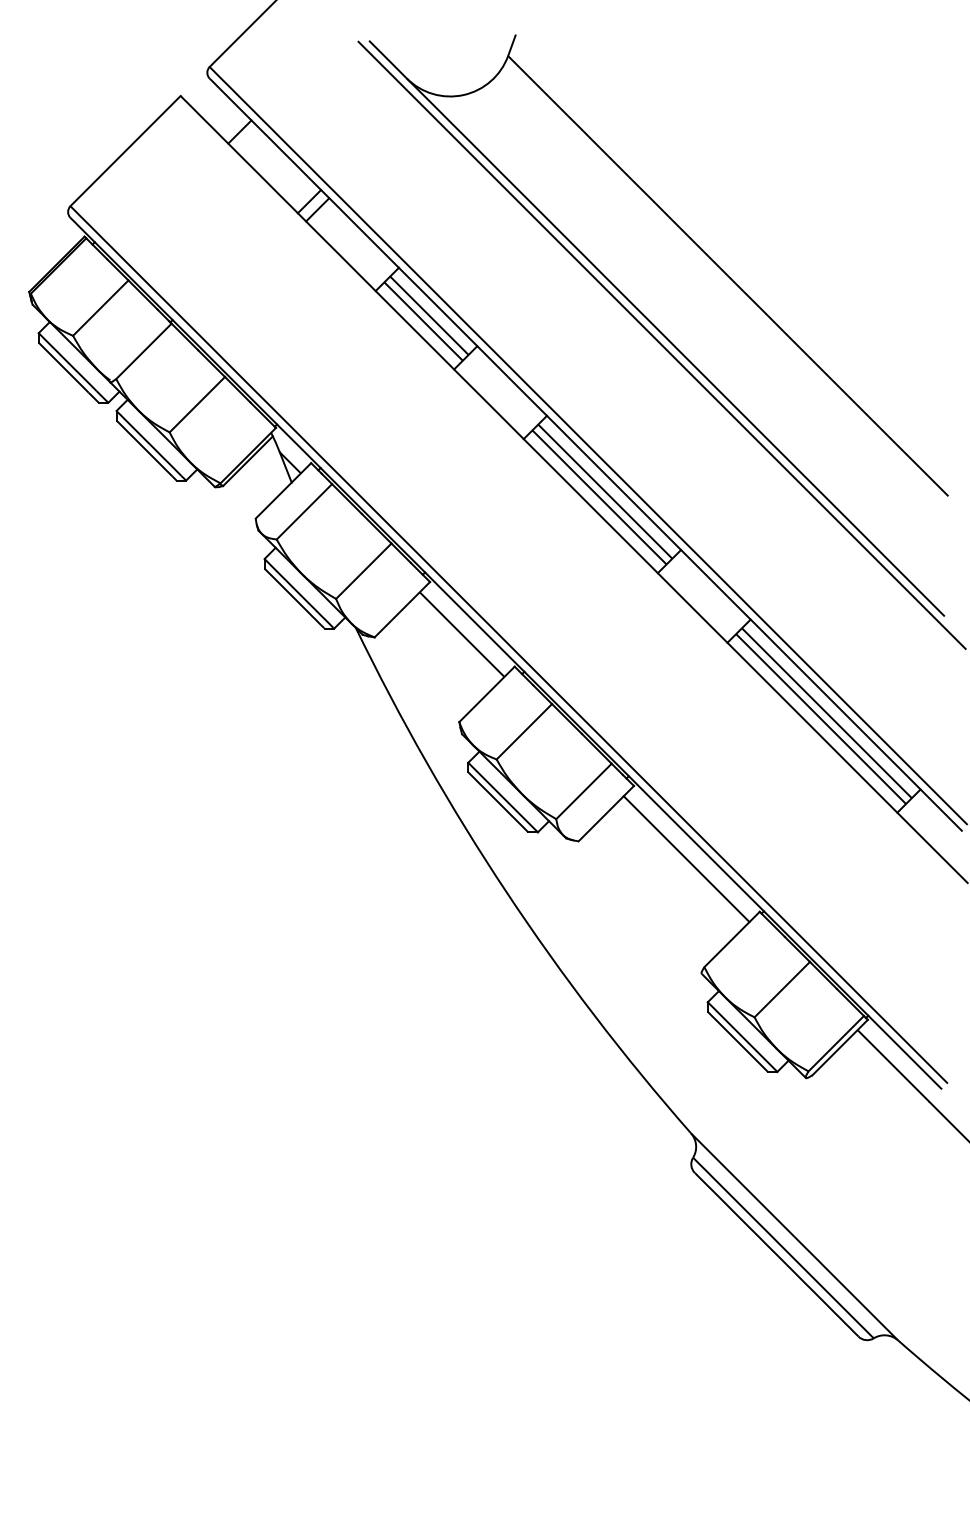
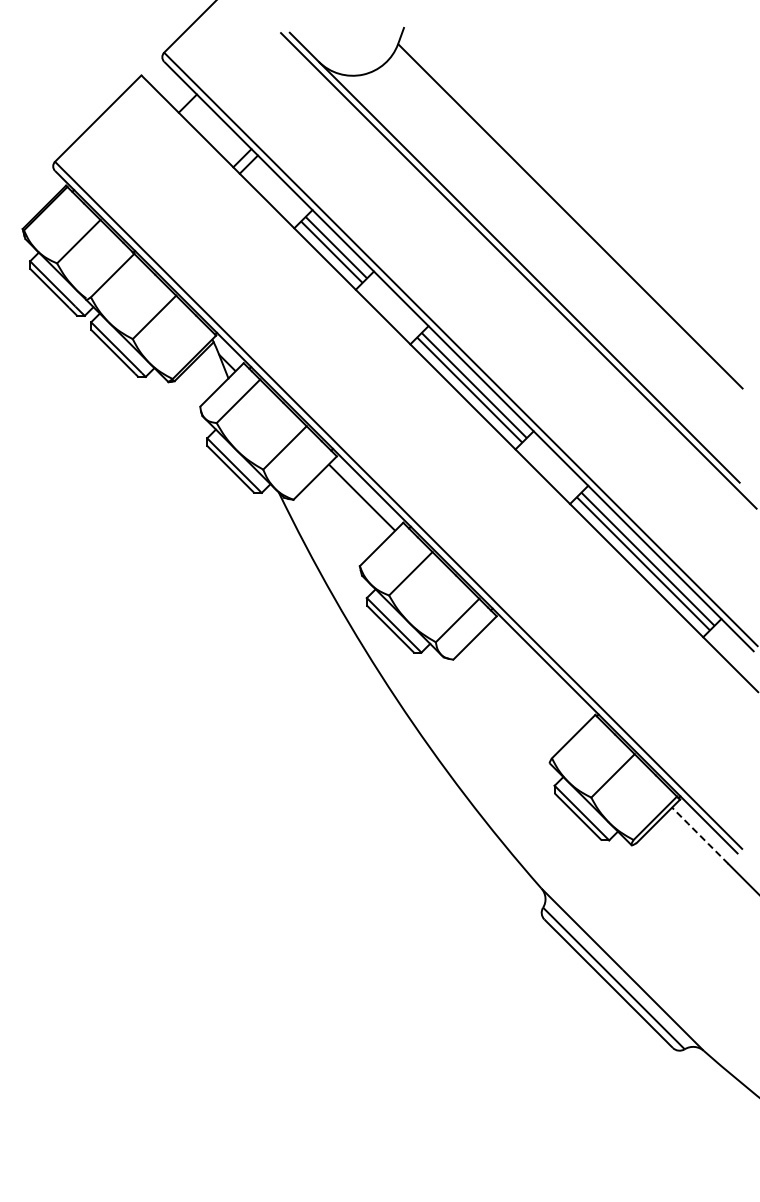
line: (685, 858) -> (537, 673), removed
line: (892, 1065) -> (699, 835), solid -> dashed

